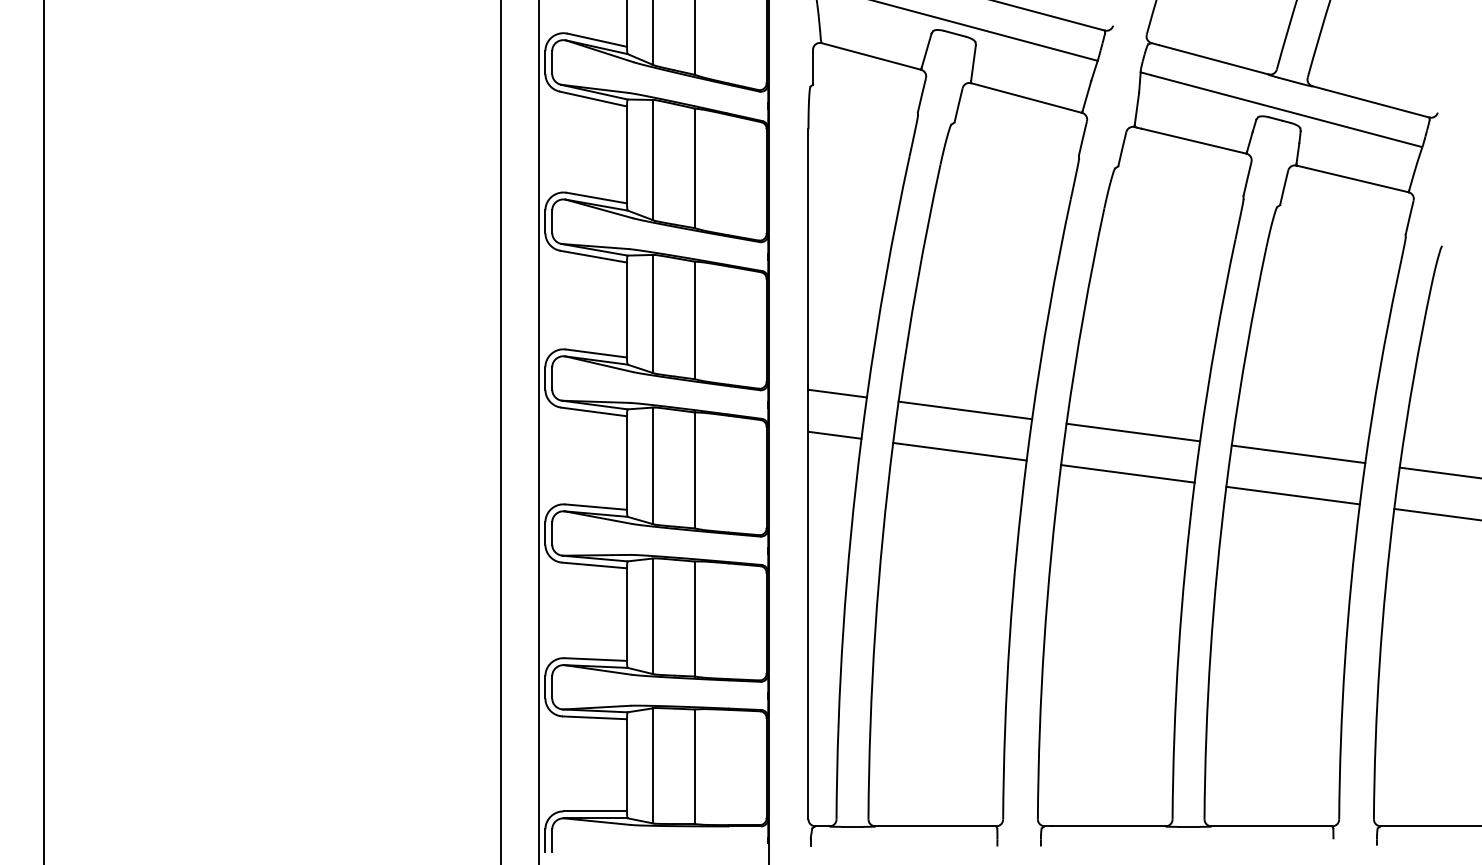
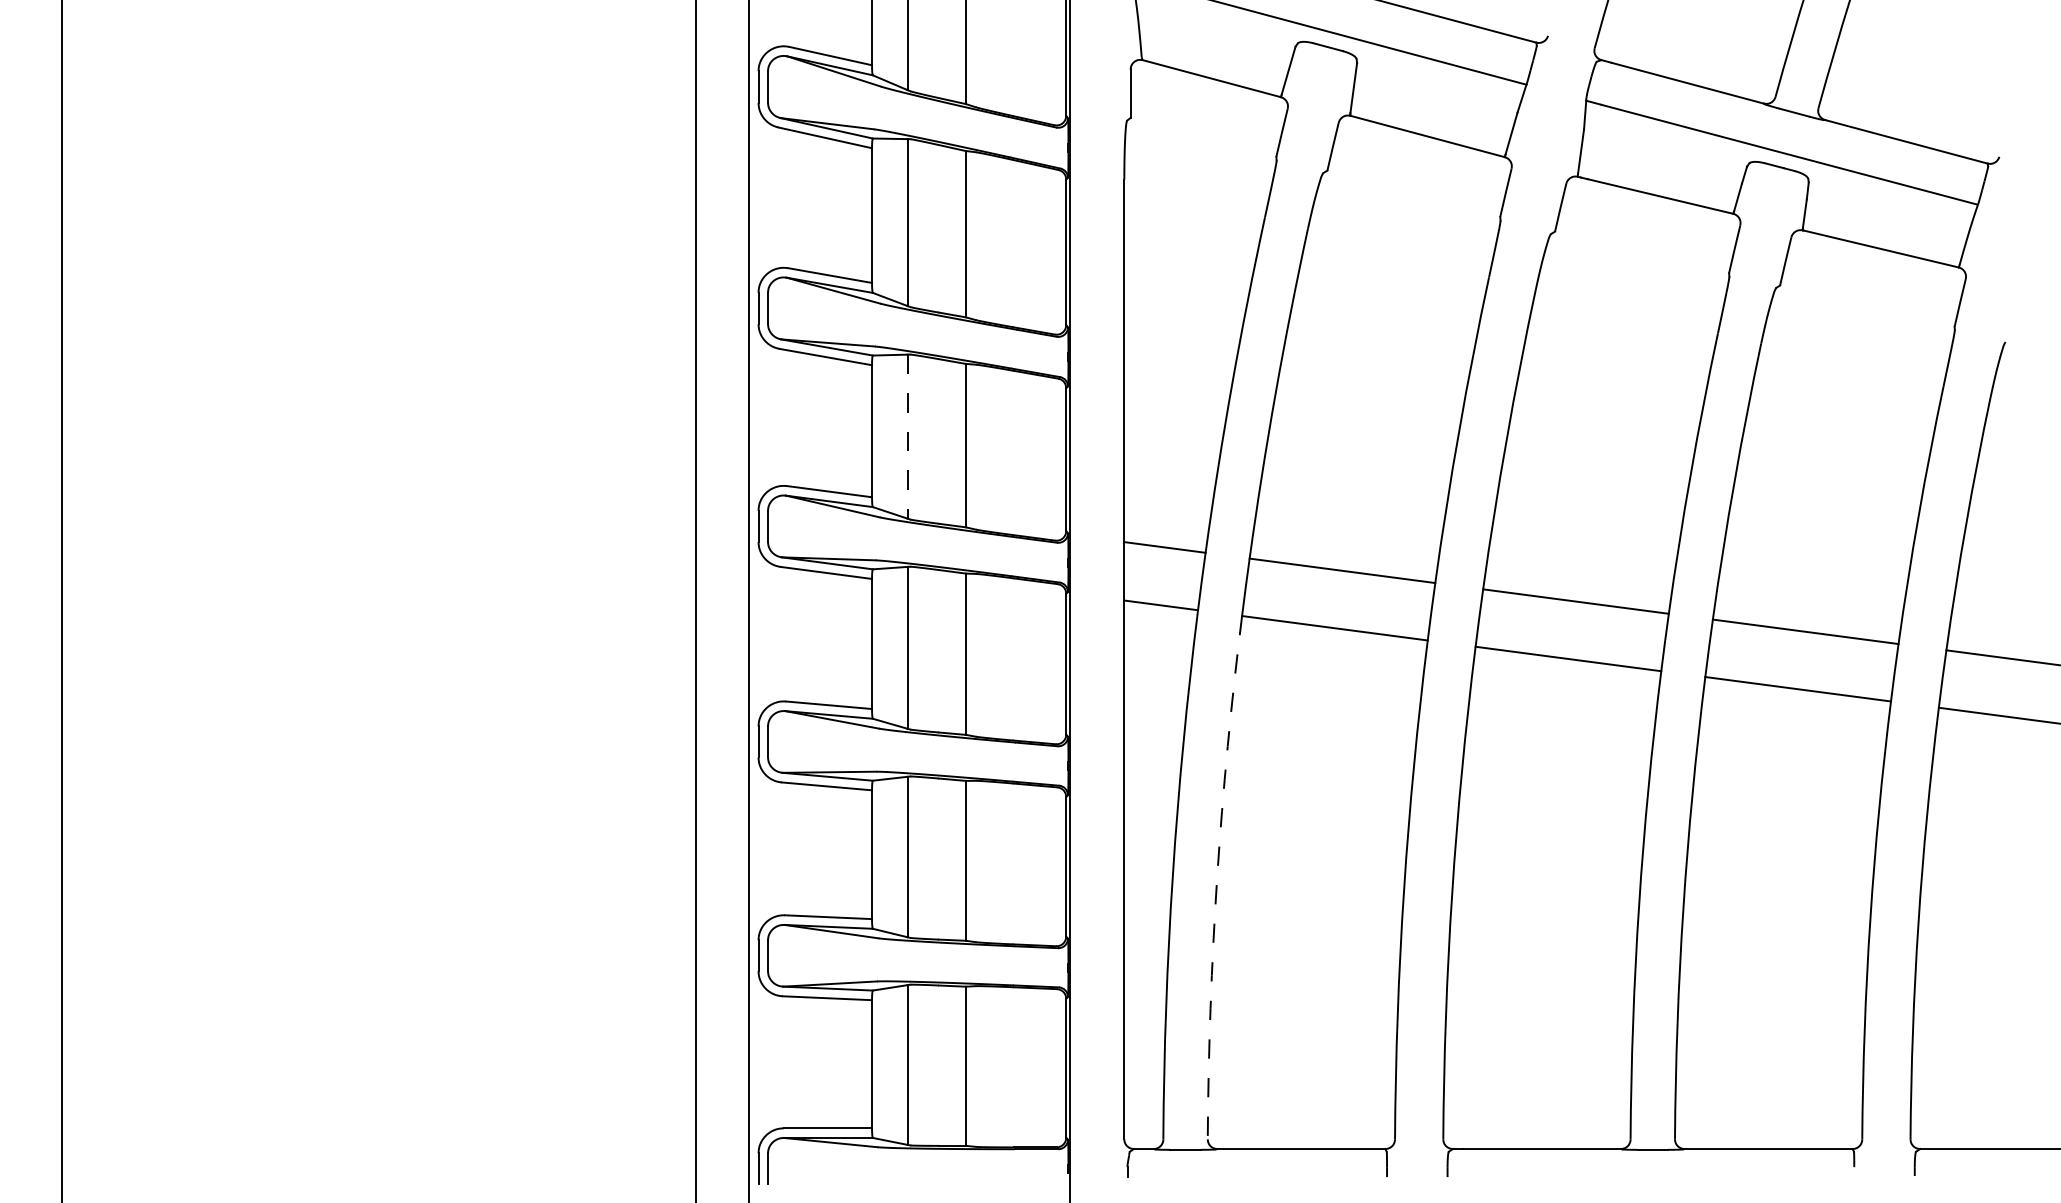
line: (652, 313) -> (907, 436), solid -> dashed
arc: (875, 630) -> (1217, 877), solid -> dashed

